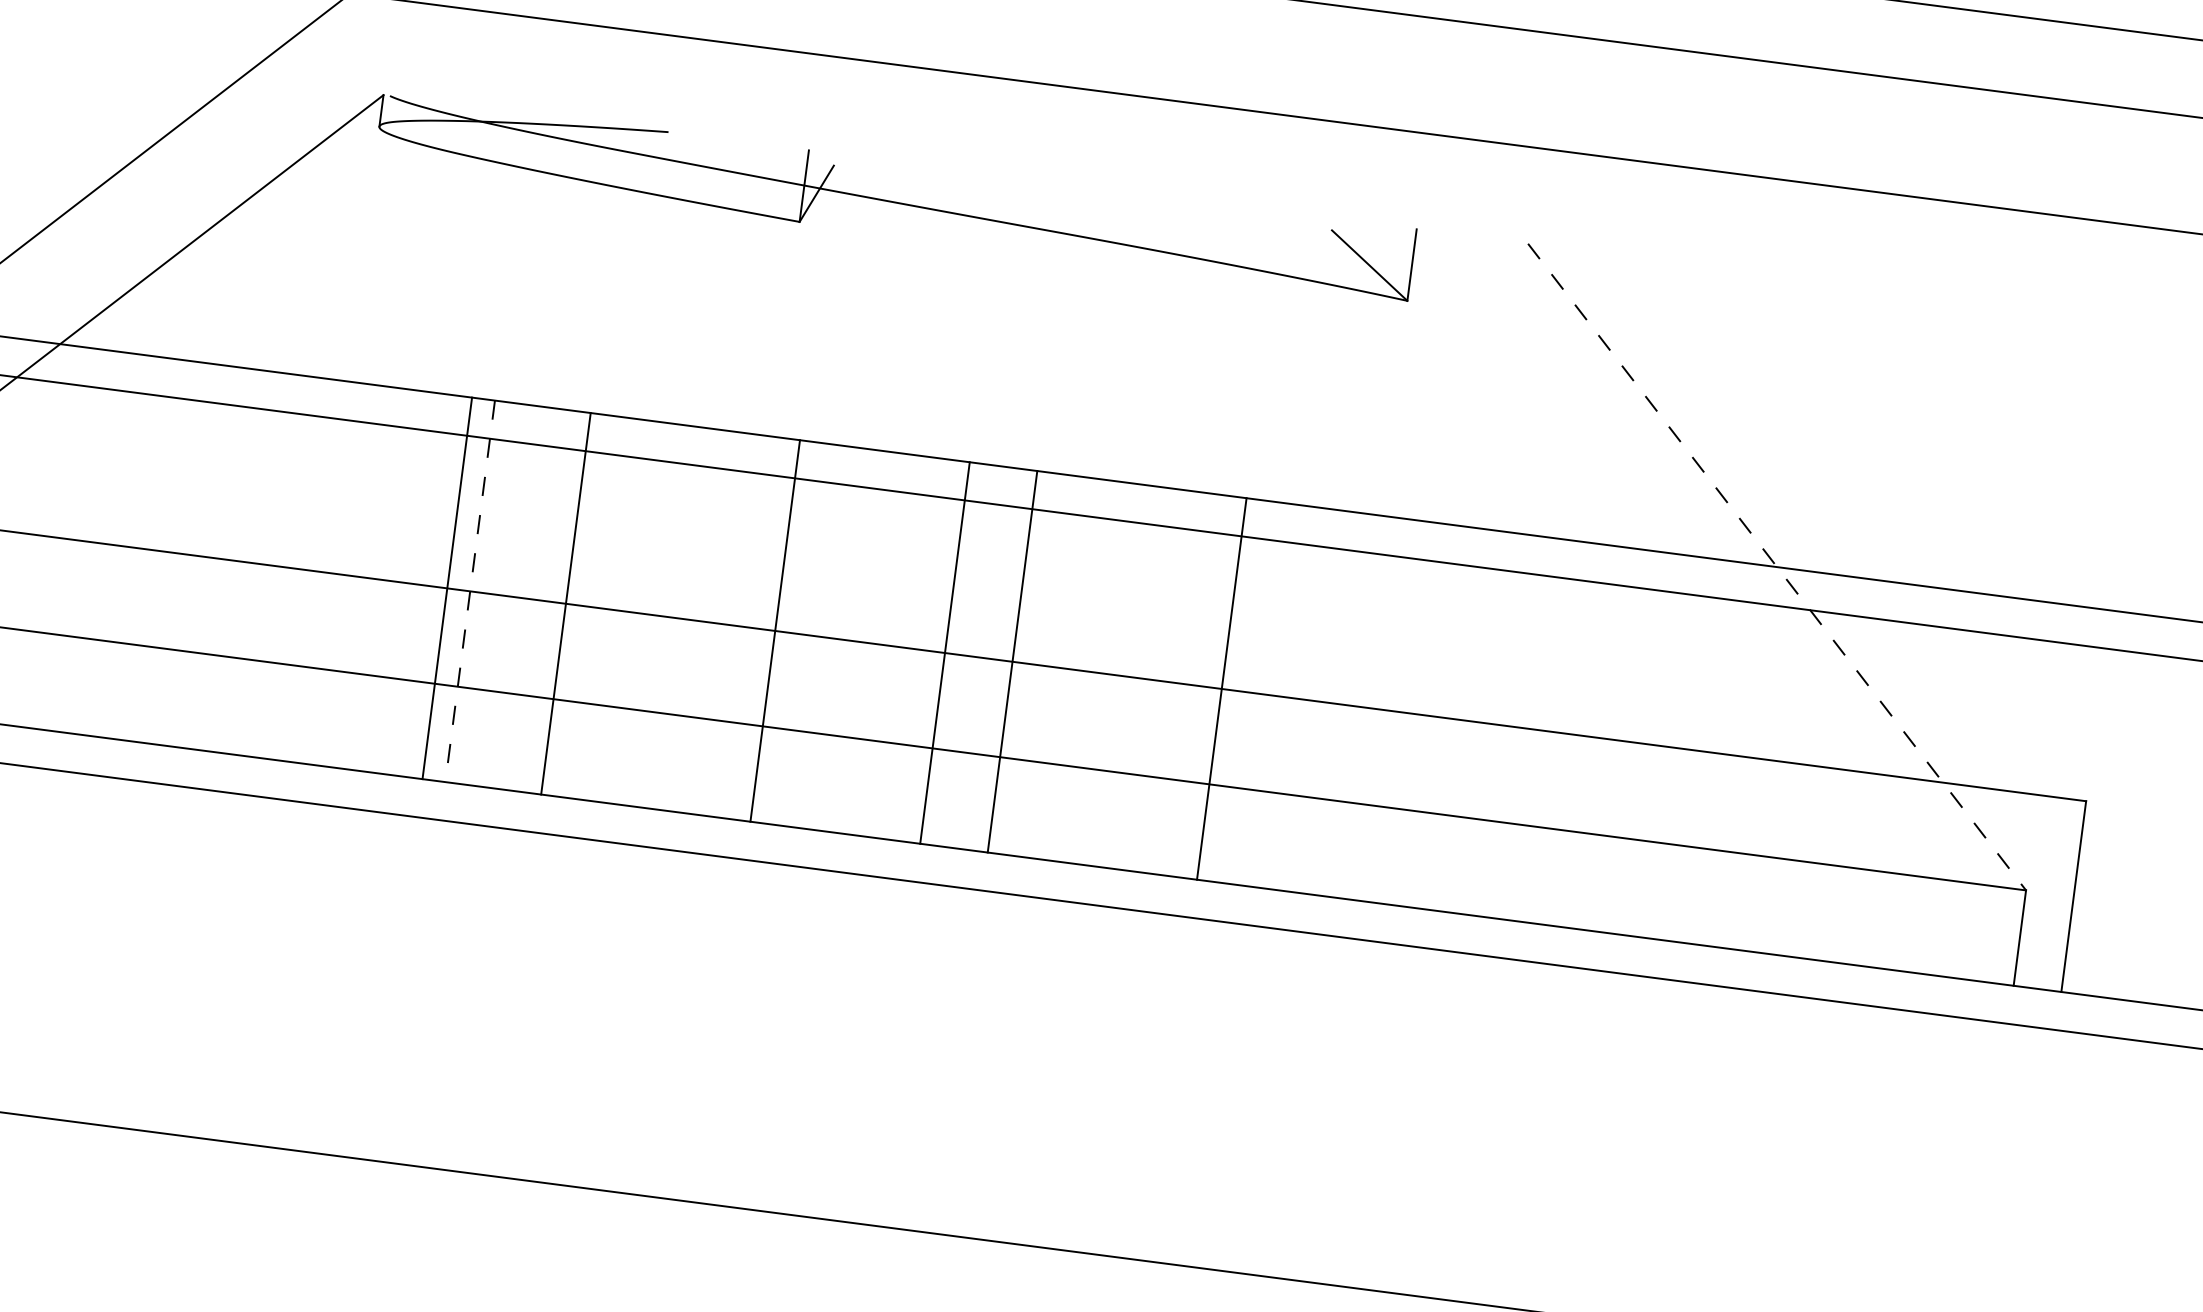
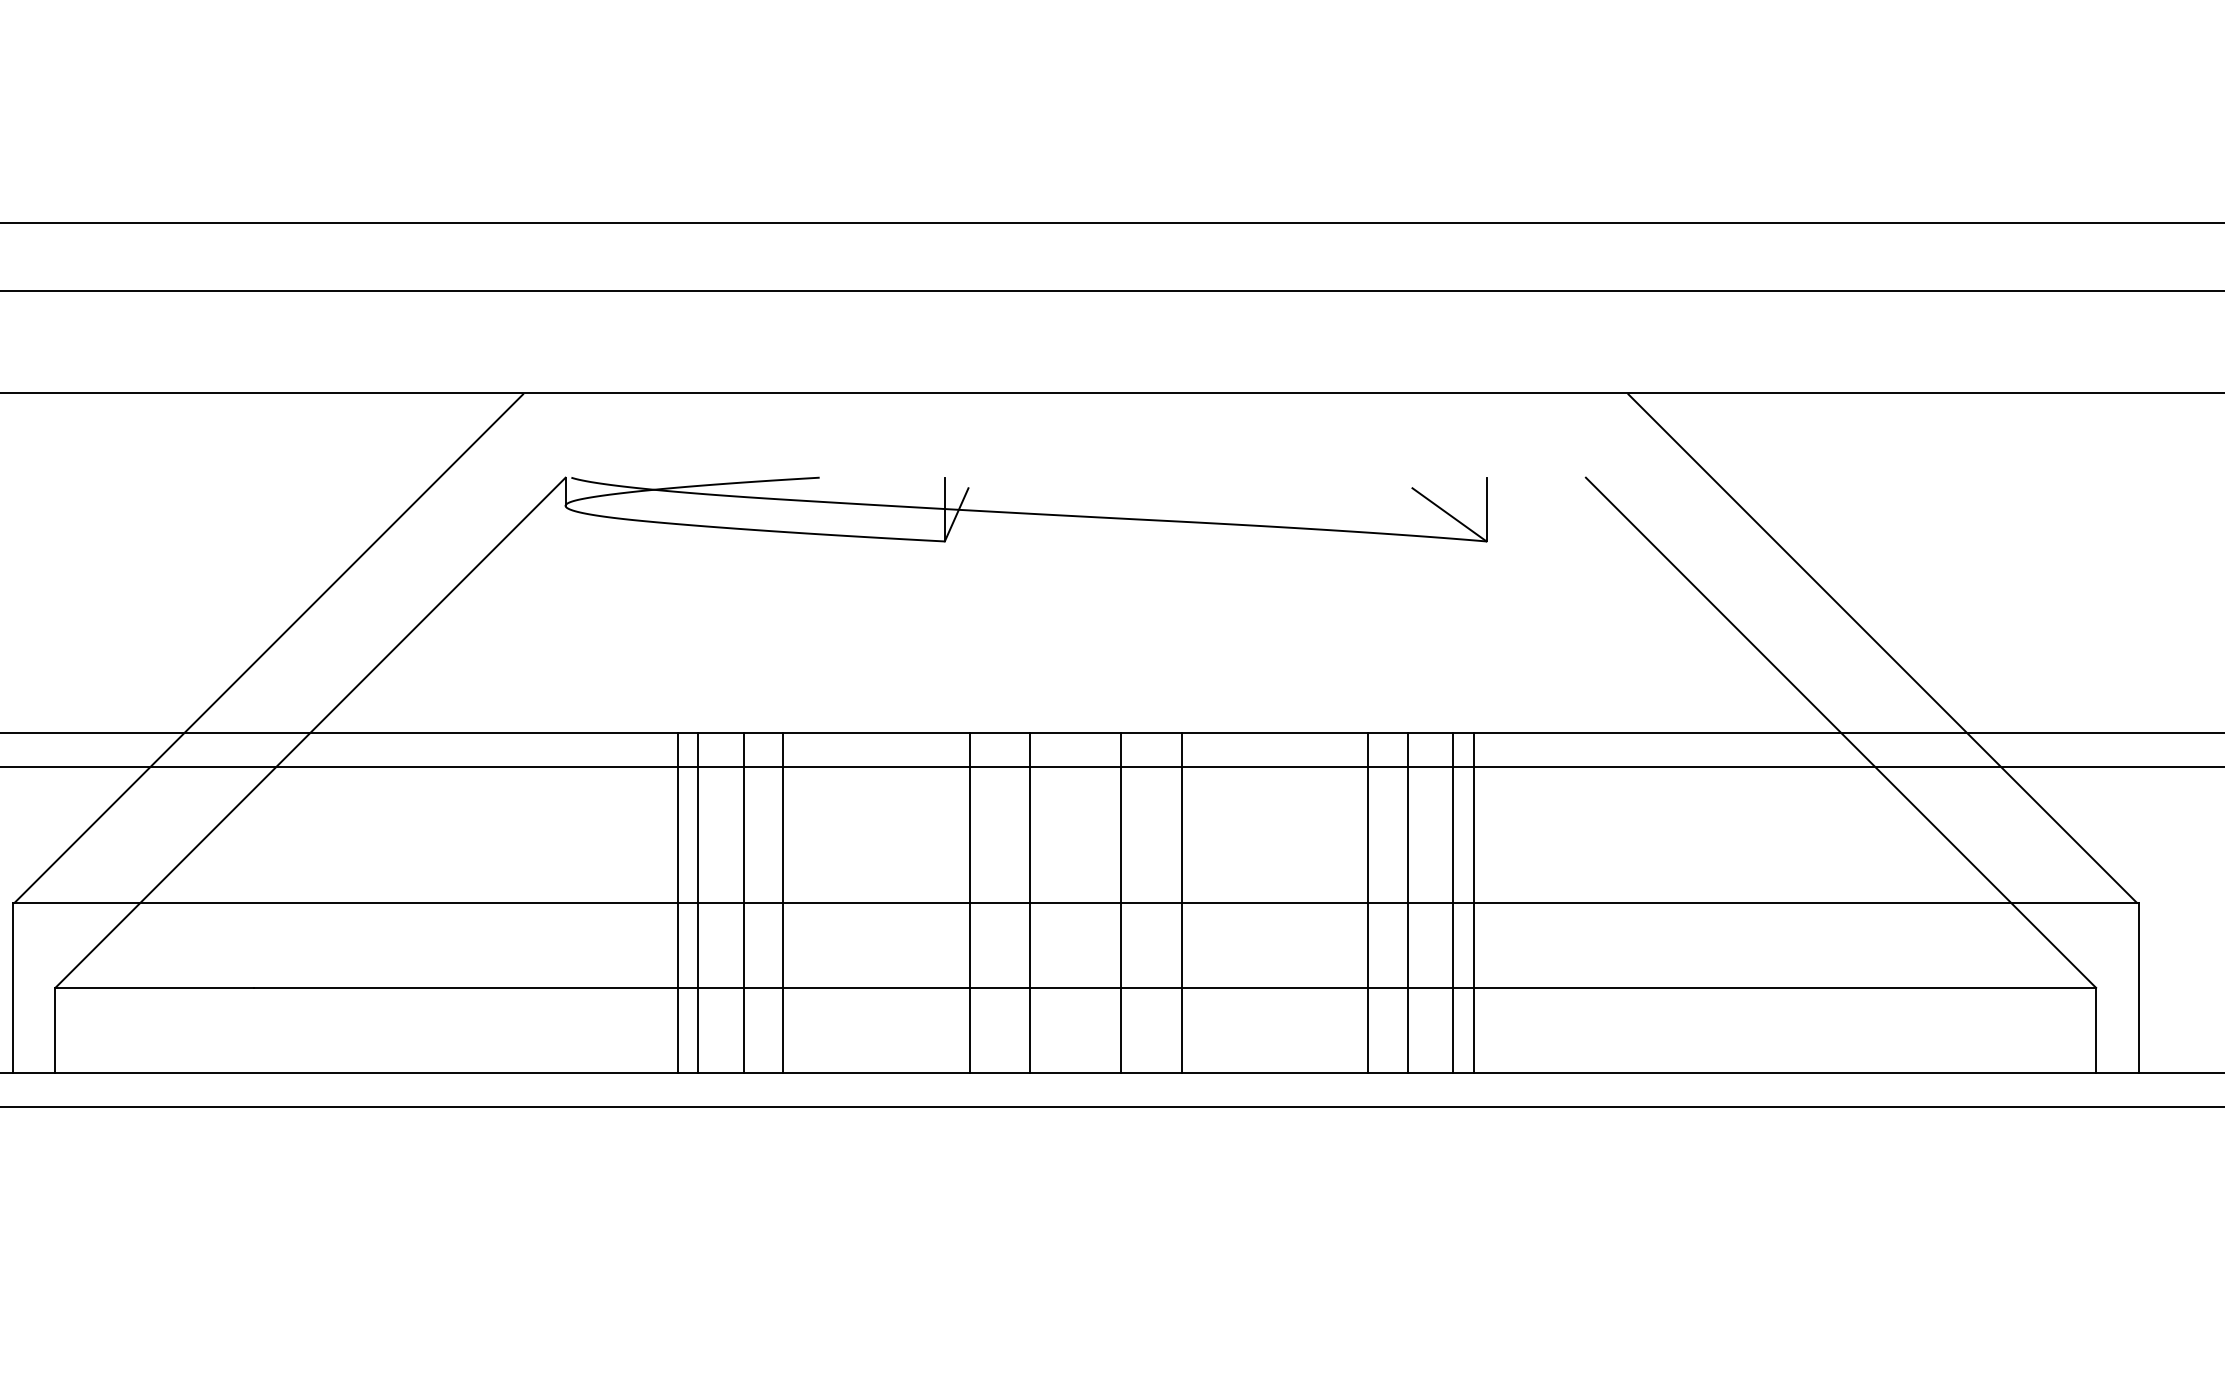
line: (1835, 478) -> (1882, 648), added
line: (1777, 566) -> (1841, 732), dashed -> solid
line: (470, 592) -> (698, 903), dashed -> solid
line: (521, 597) -> (743, 902), added
line: (843, 639) -> (1030, 902), added
line: (1266, 694) -> (1407, 902), added
line: (1317, 701) -> (1453, 902), added
line: (1340, 703) -> (1473, 902), added

